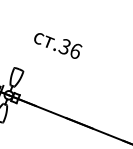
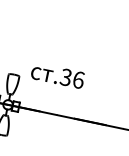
text: (58, 45) -> (58, 77), moved

